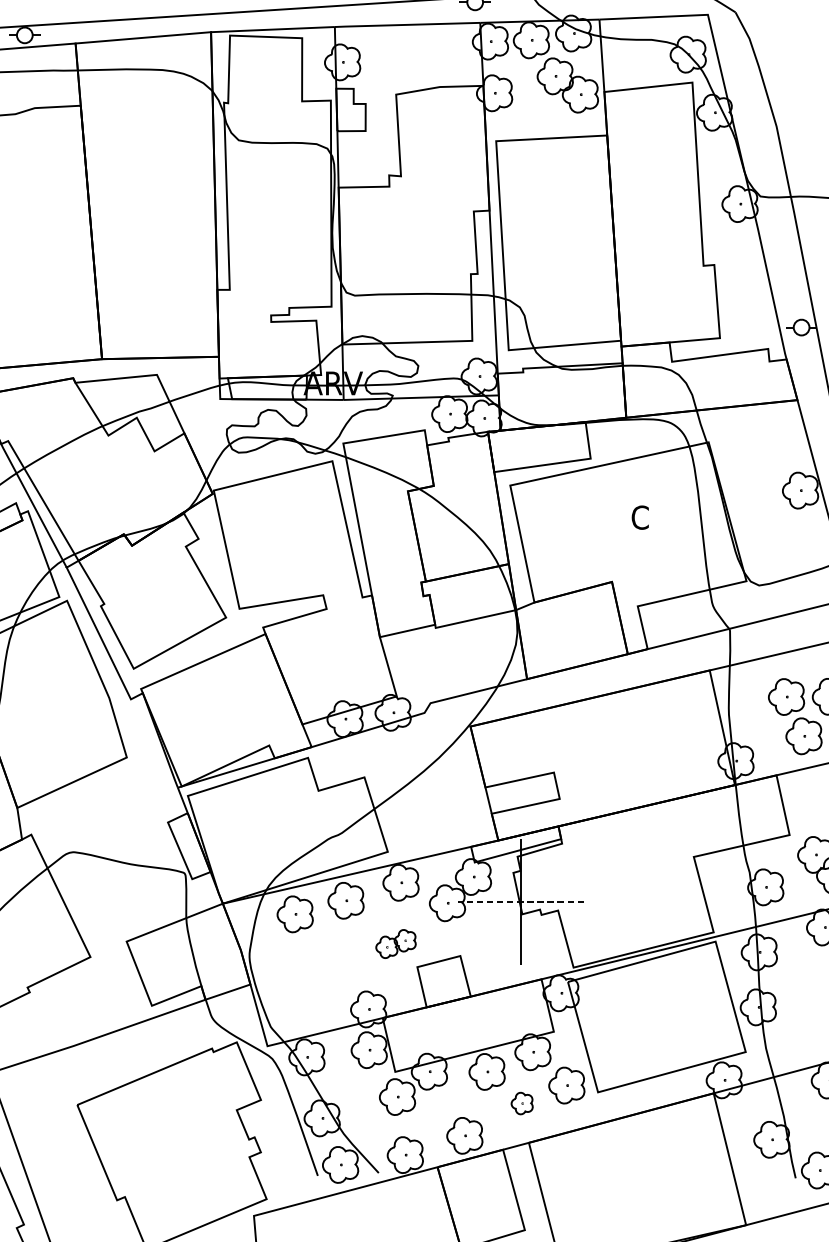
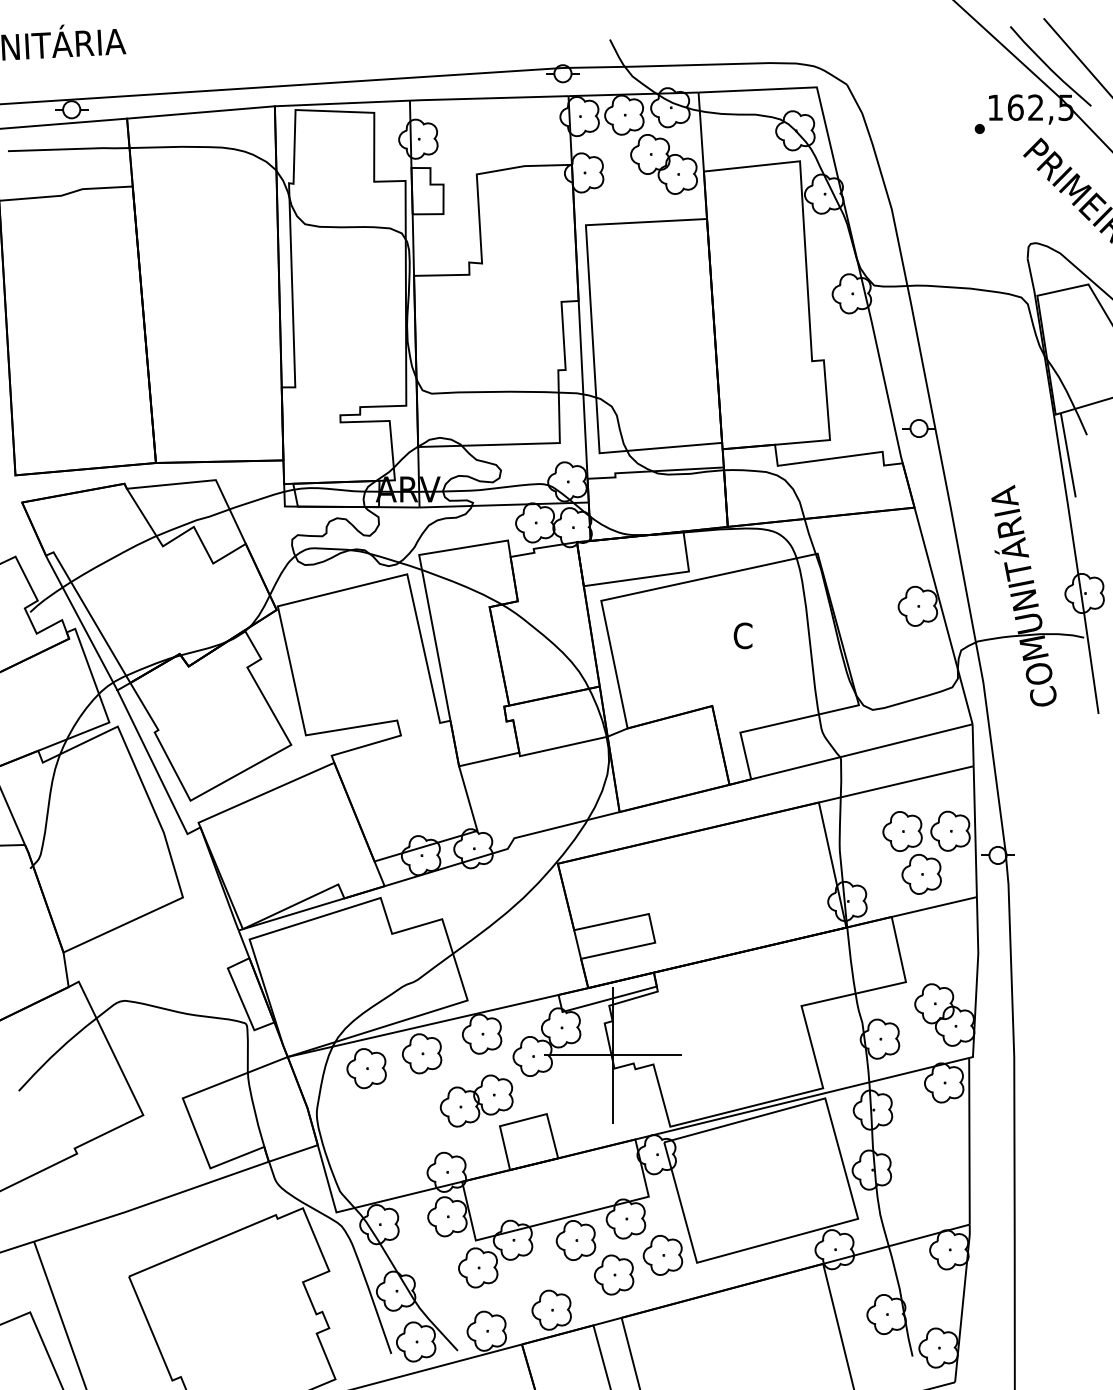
line: (521, 902) -> (613, 1055), dashed -> solid
part: (395, 943) -> (476, 1100), size x1.67
part: (522, 1103) -> (614, 1274), size x1.67

